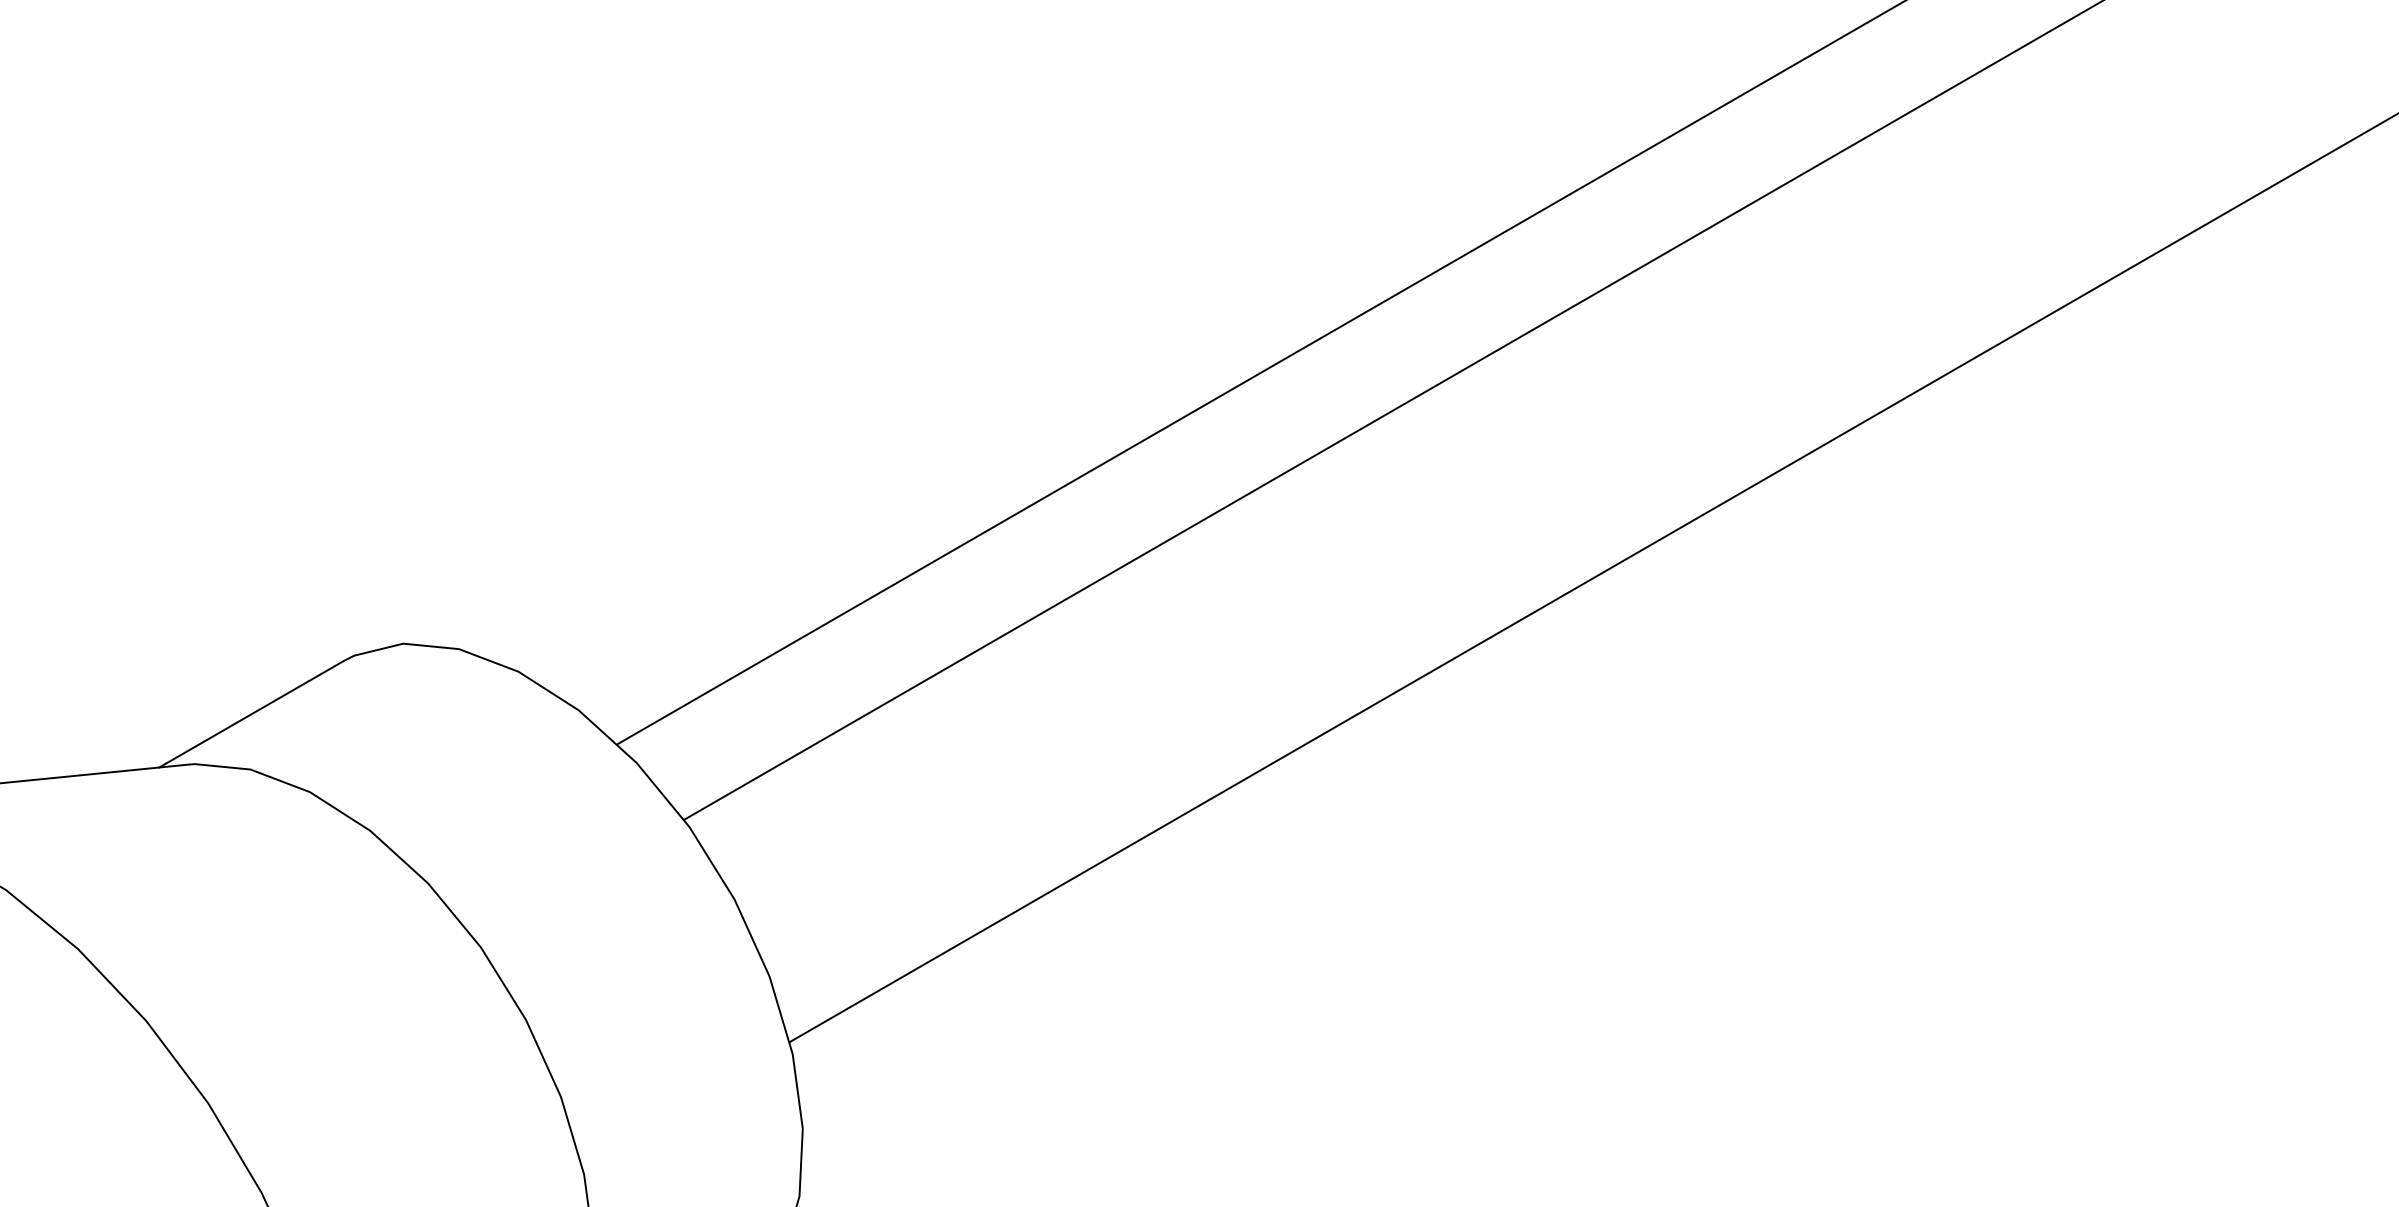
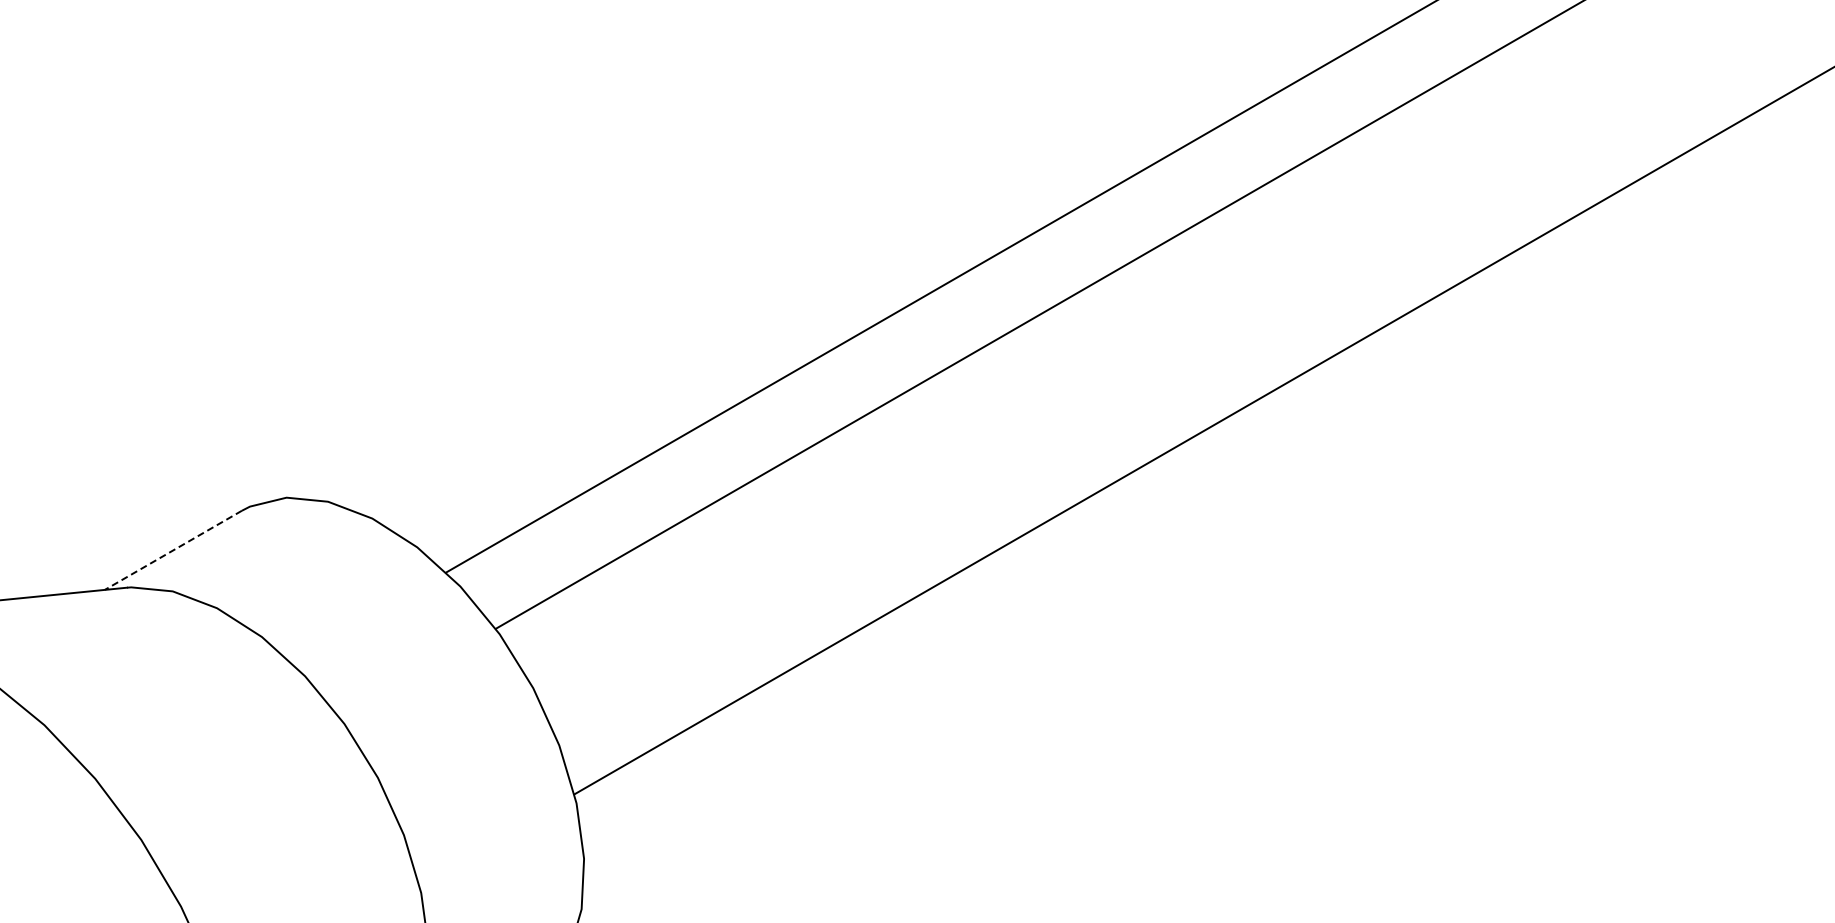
line: (250, 714) -> (172, 550), solid -> dashed

